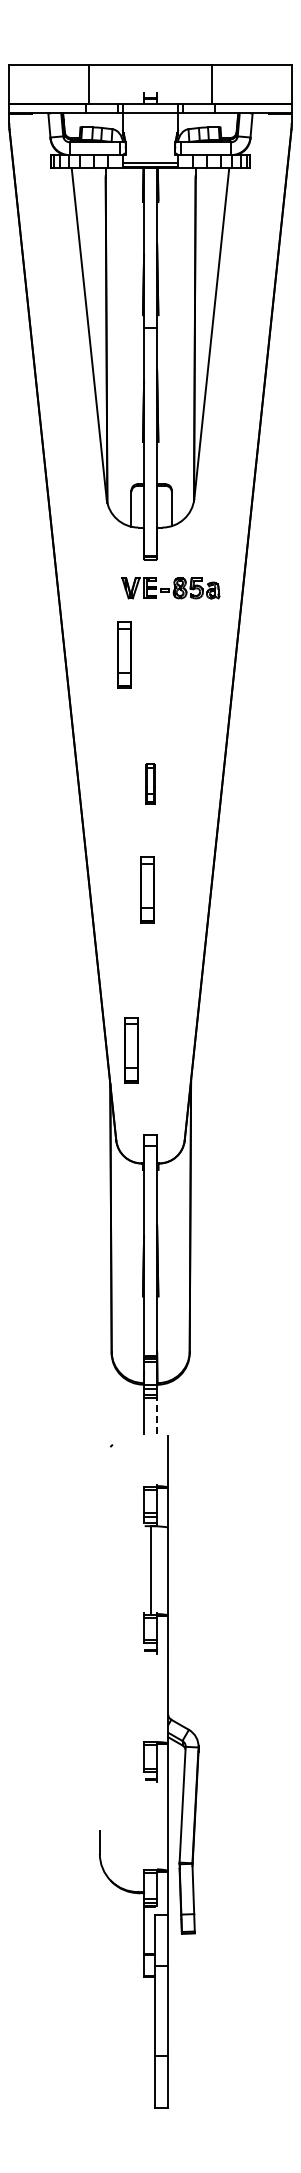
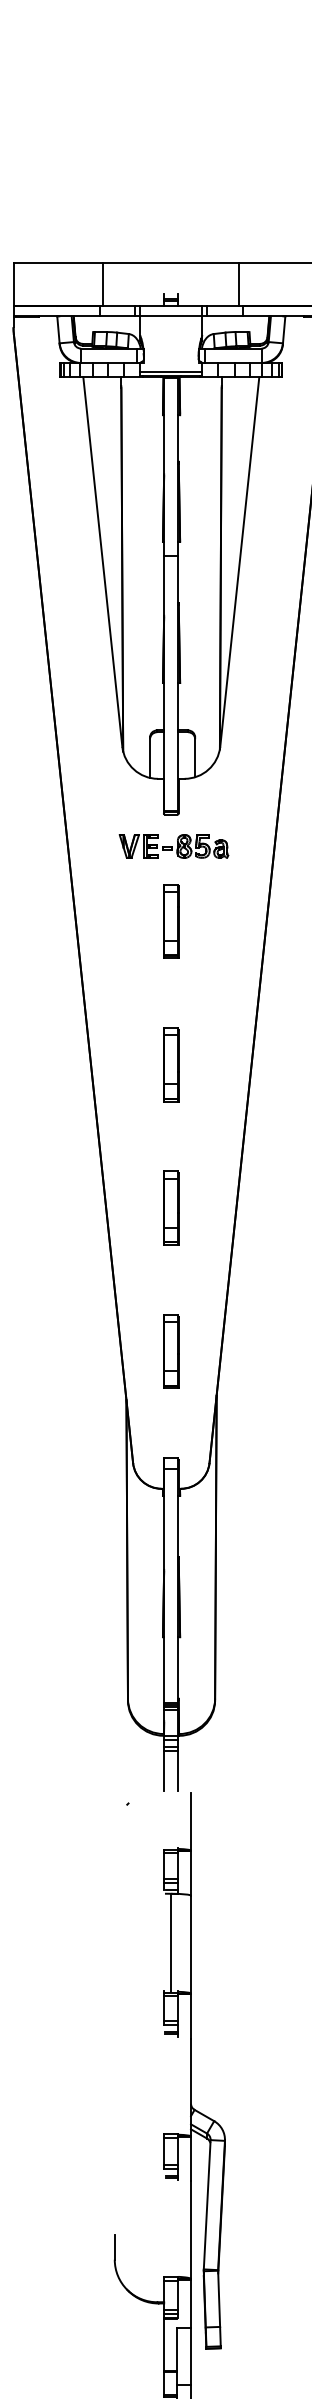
part: (170, 588) -> (173, 846), moved
part: (124, 654) -> (171, 920), moved
part: (150, 783) -> (171, 1064), size x1.67
part: (147, 889) -> (171, 1207), moved
part: (131, 1050) -> (171, 1351), moved
line: (156, 1415) -> (178, 1770), dashed -> solid

